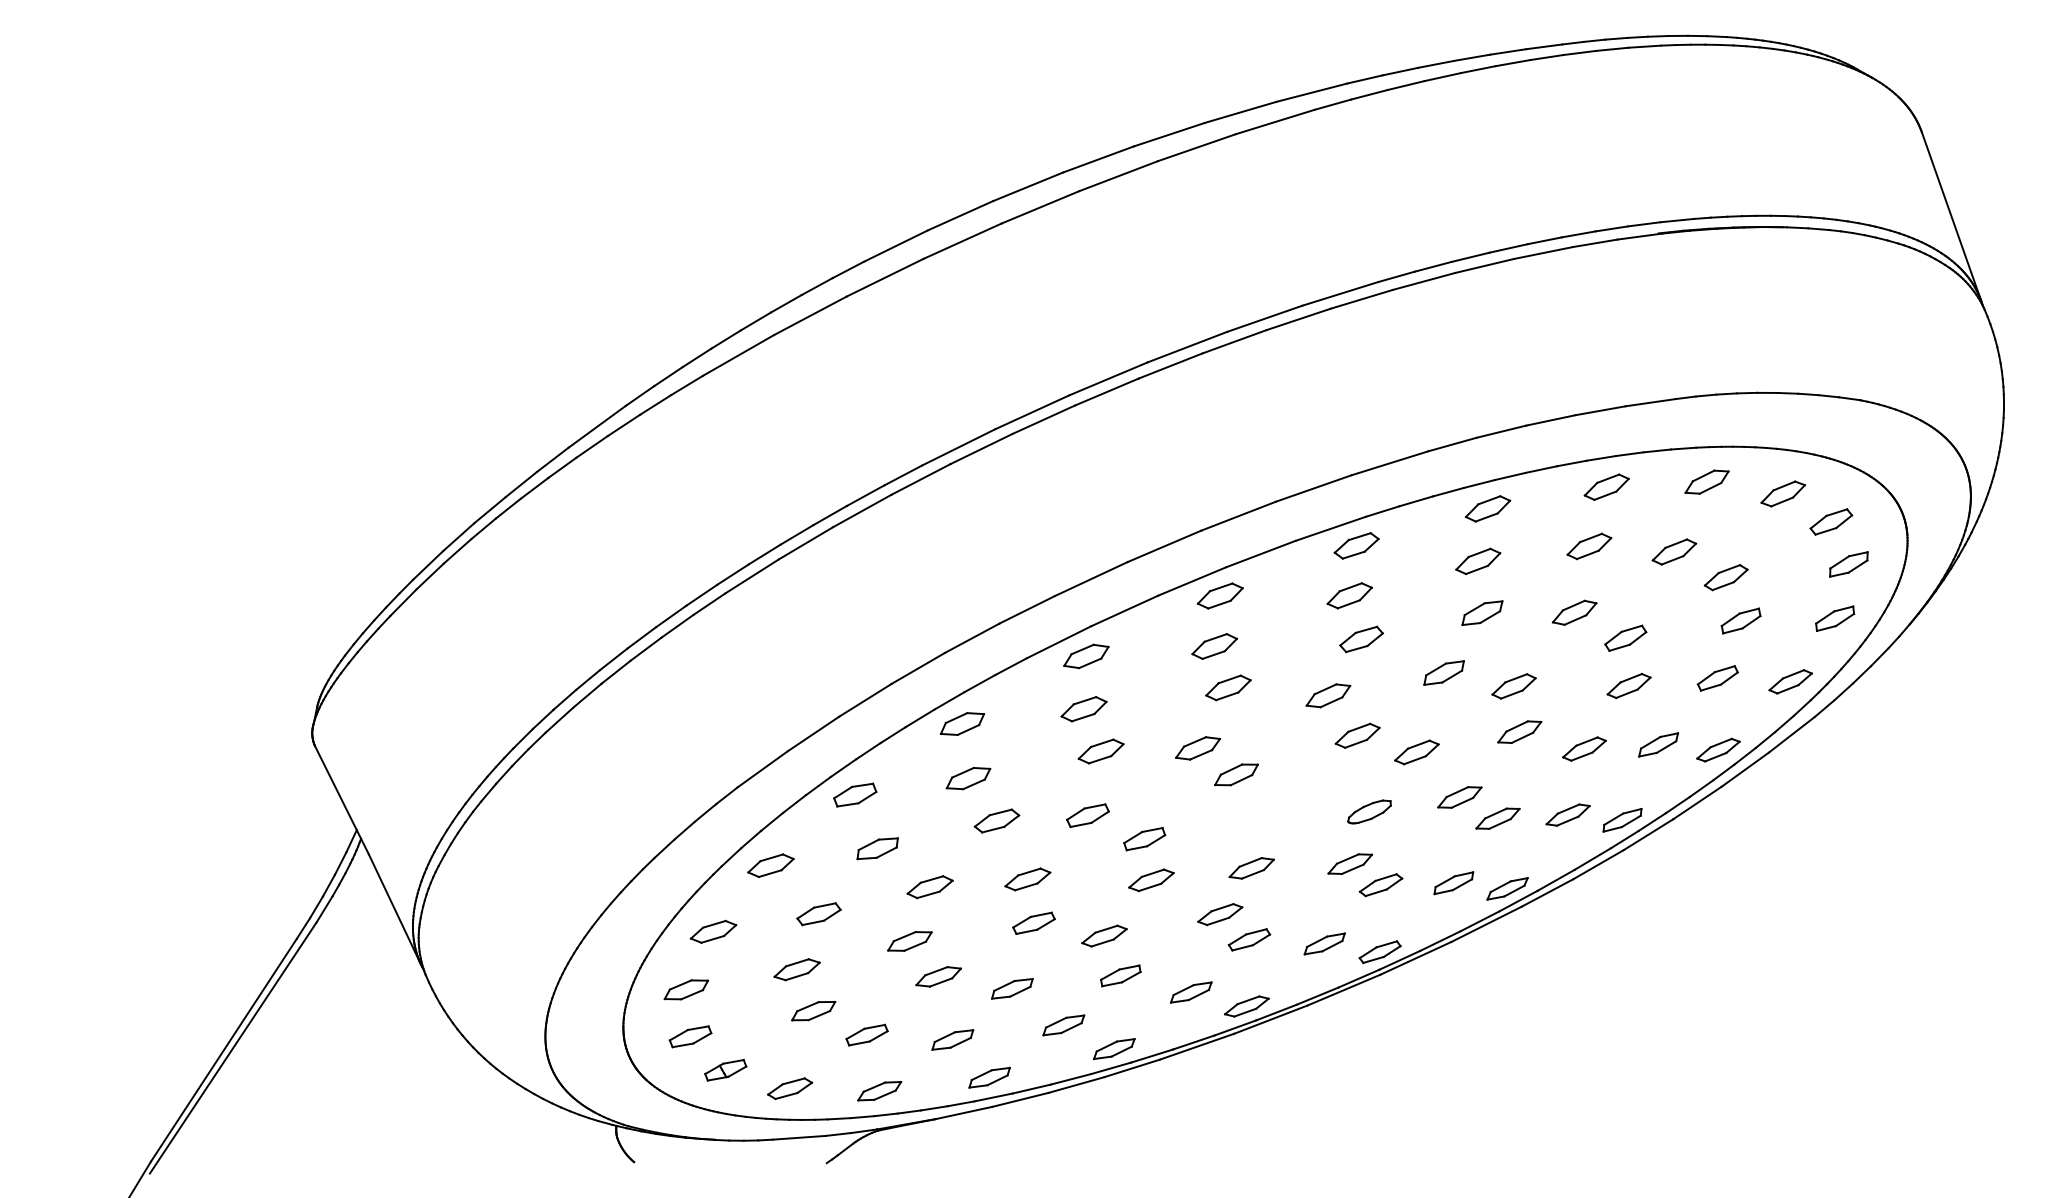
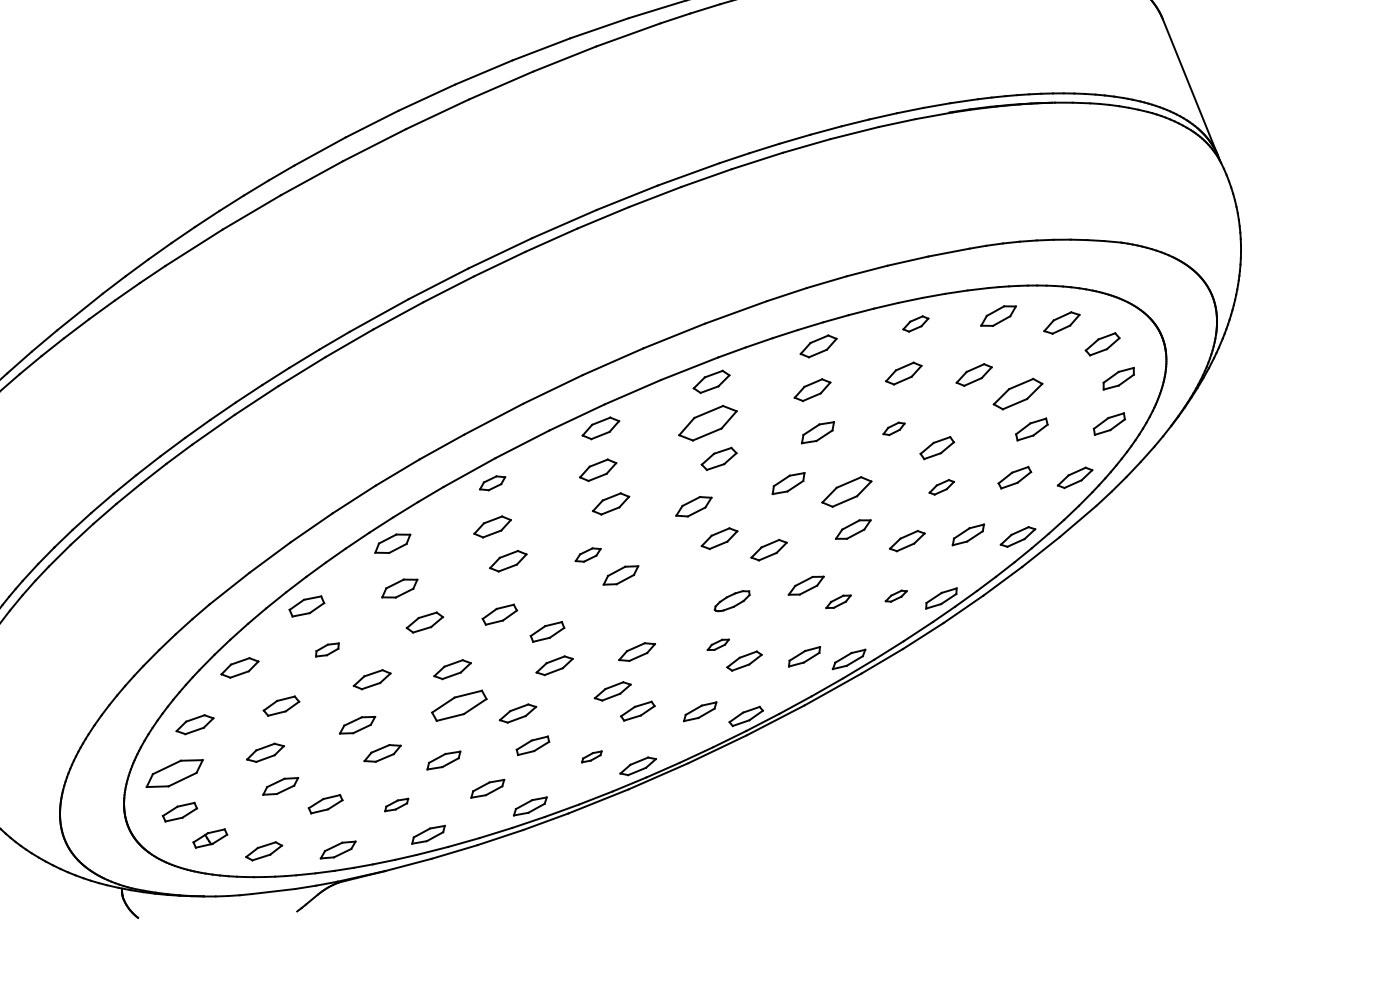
part: (1606, 486) -> (915, 323), size x0.7
part: (1725, 577) -> (1017, 394), size x1.4
part: (1349, 595) -> (707, 423), size x1.6
part: (1574, 612) -> (893, 428), size x0.6
part: (1086, 656) -> (492, 483), size x0.7
part: (1628, 685) -> (941, 486), size x0.7
part: (1513, 686) -> (846, 492), size x1.4
part: (1197, 748) -> (587, 555), size x0.7
part: (1567, 814) -> (895, 595), size x0.6
part: (1497, 818) -> (838, 601), size x0.7
part: (877, 848) -> (327, 649), size x0.7
part: (1350, 863) -> (718, 644), size x0.6
part: (1033, 922) -> (458, 704), size x1.6
part: (686, 989) -> (174, 773), size x1.6
part: (1191, 992) -> (591, 756), size x0.6
part: (952, 1039) -> (396, 804), size x0.7

